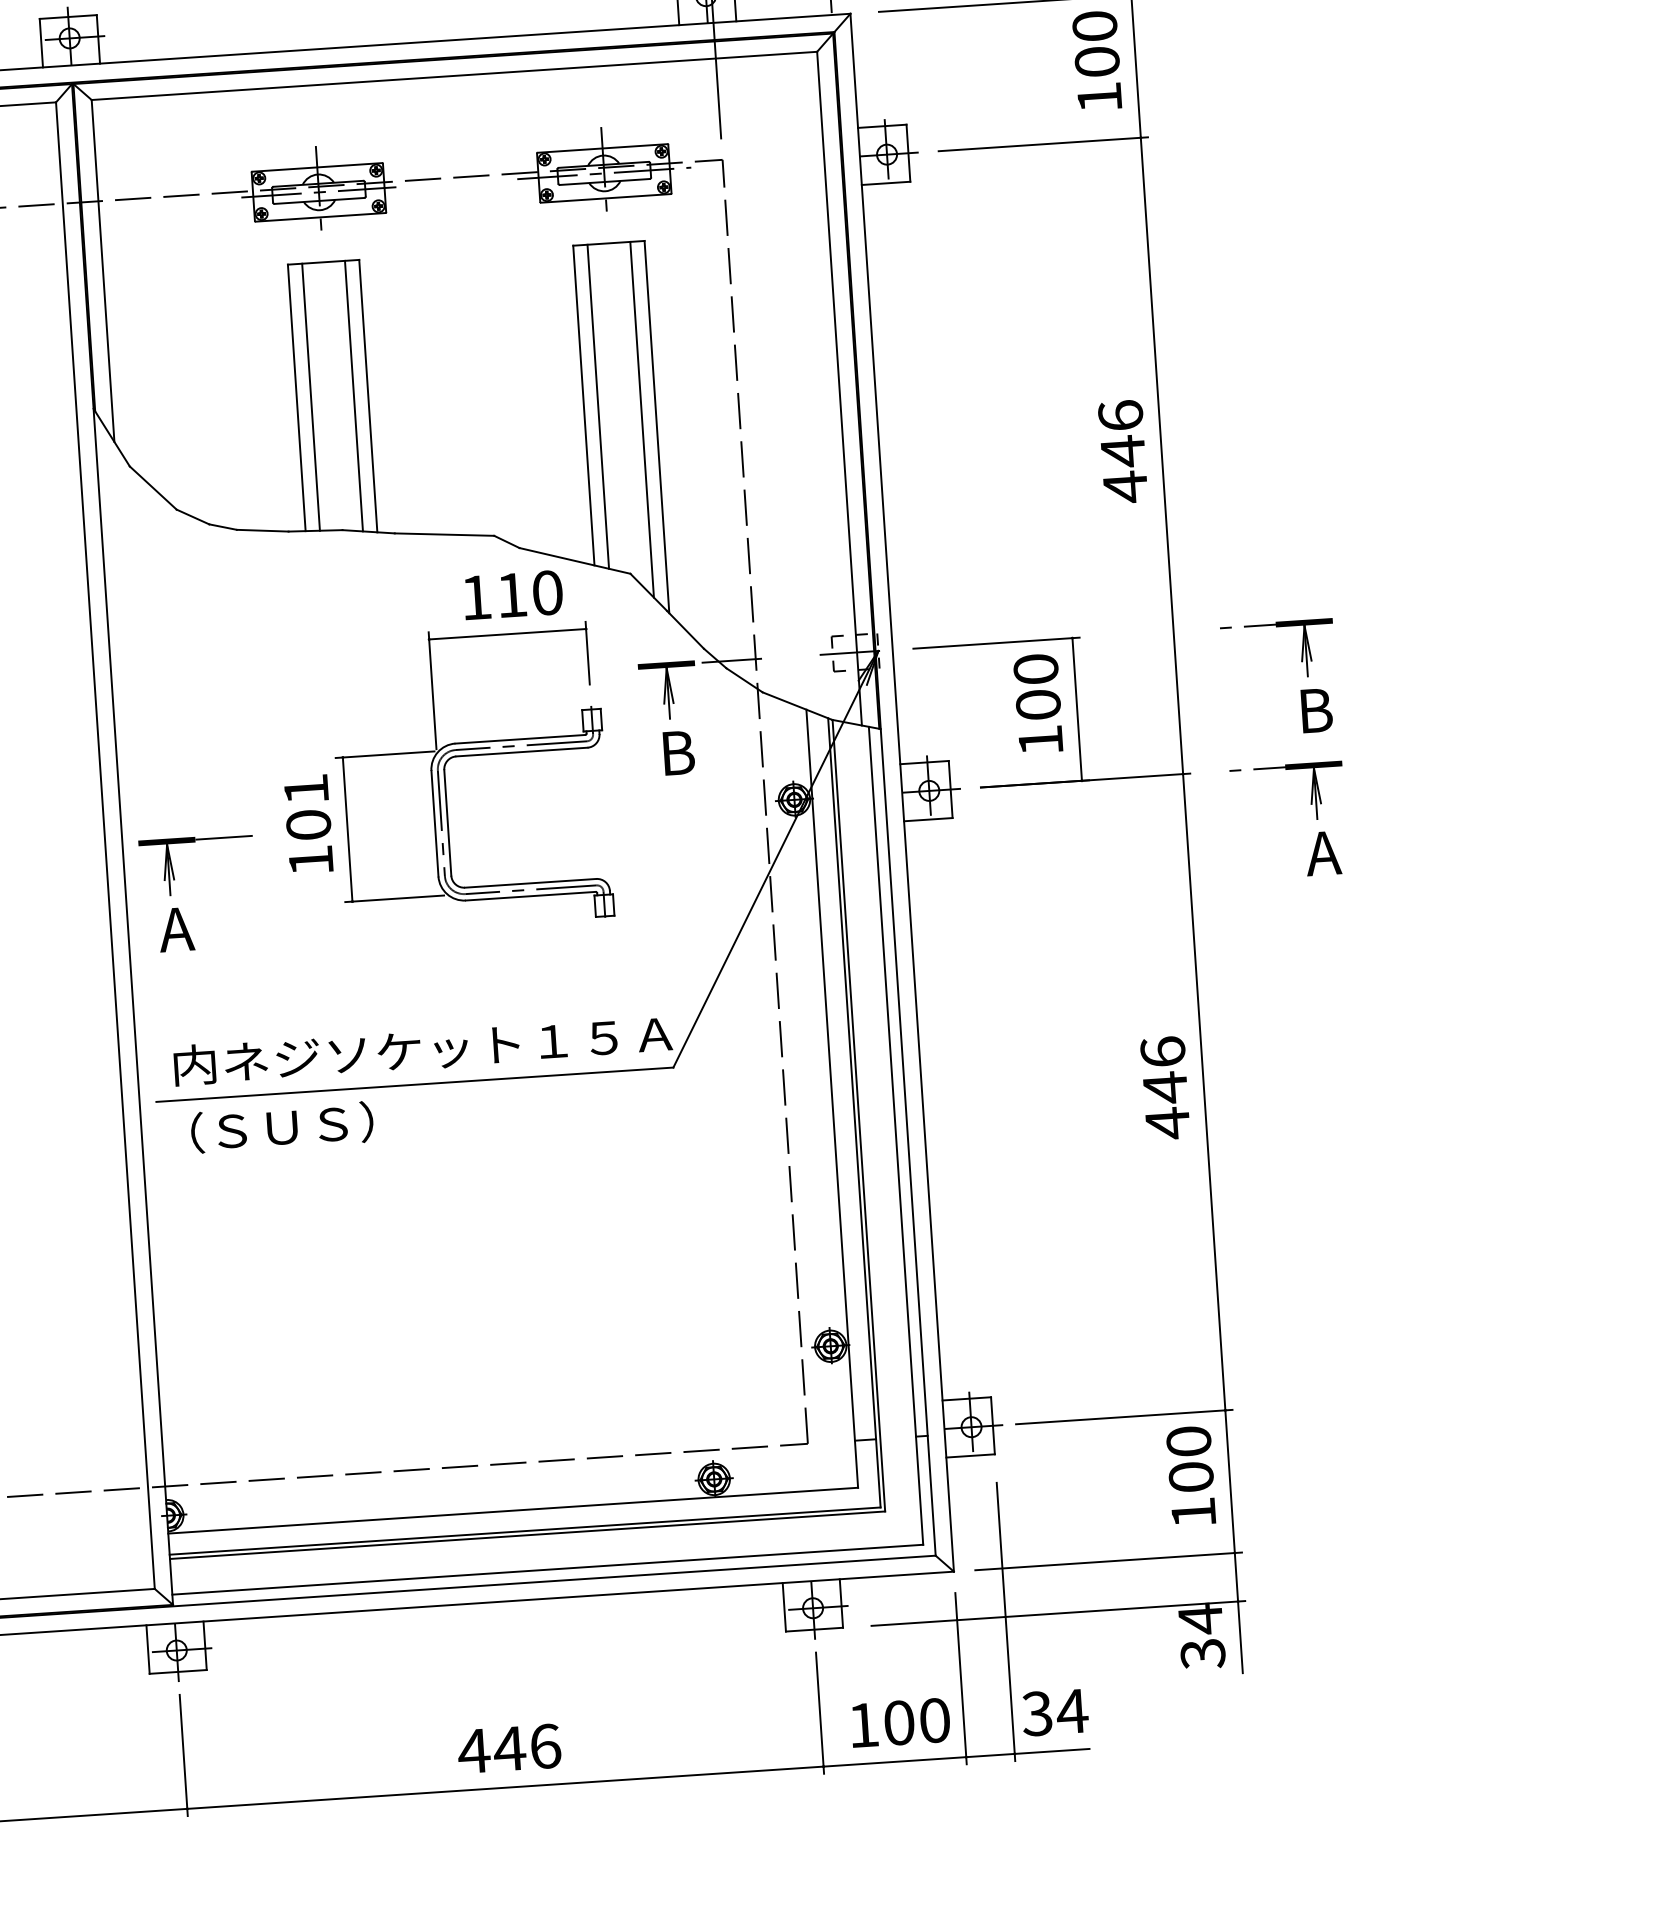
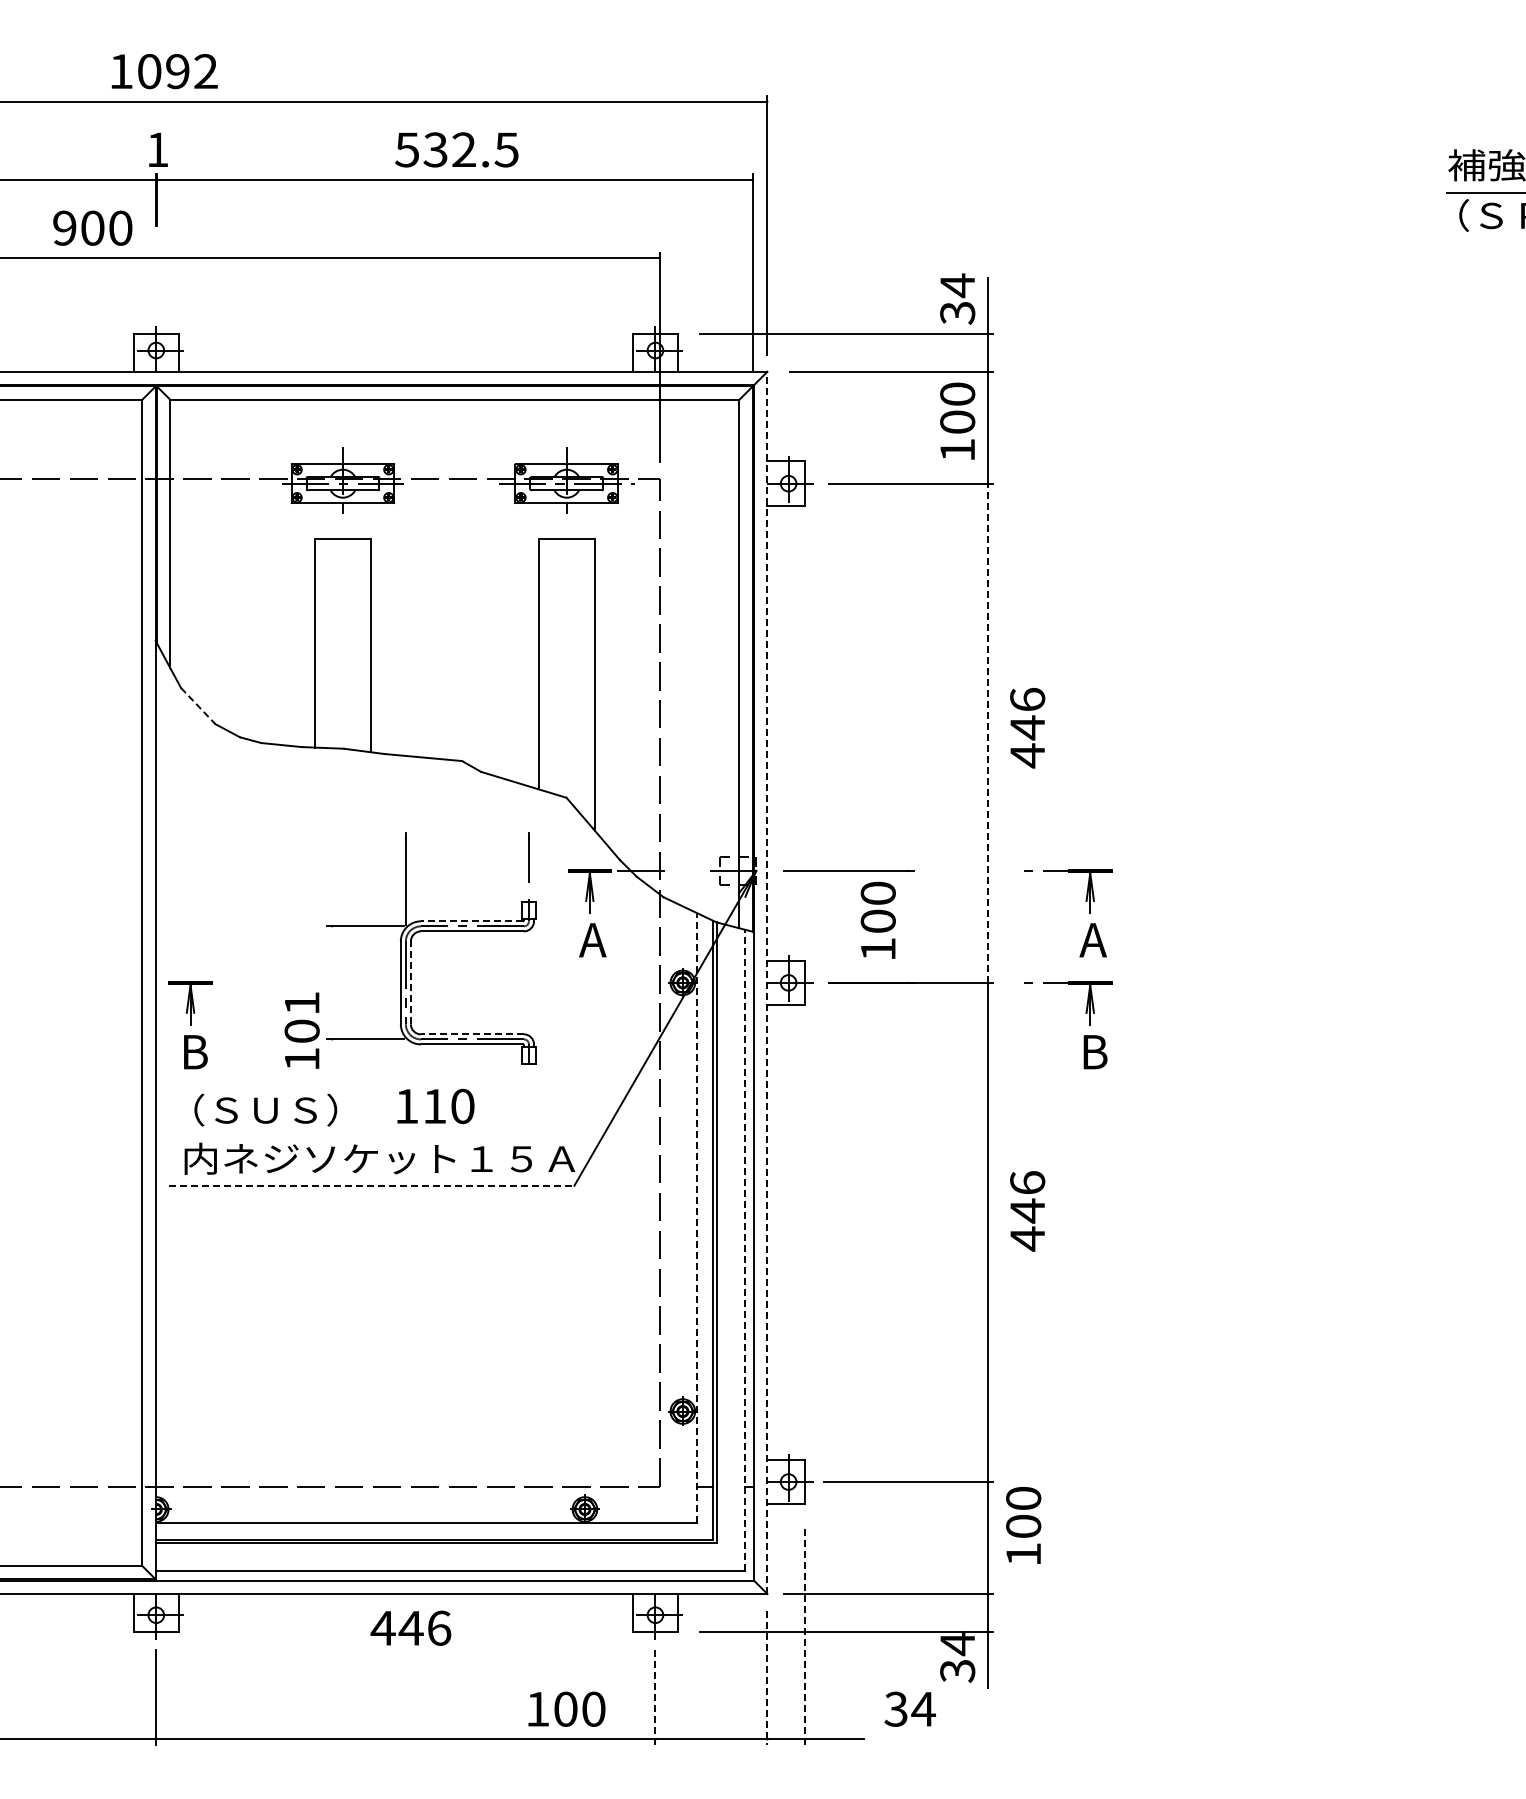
line: (353, 395) -> (359, 644), removed
line: (311, 397) -> (326, 643), removed
line: (598, 406) -> (550, 665), removed
line: (641, 419) -> (583, 677), removed
text: (1122, 452) -> (1027, 728), moved
line: (1161, 456) -> (987, 733), solid -> dashed
line: (153, 488) -> (198, 706), solid -> dashed
text: (512, 594) -> (435, 1105), moved
line: (506, 634) -> (466, 838), removed
line: (1077, 708) -> (908, 926), removed
text: (1314, 711) -> (1093, 940), B -> A
line: (519, 739) -> (471, 921), solid -> dashed
text: (676, 753) -> (593, 940), B -> A
line: (902, 792) -> (767, 982), solid -> dashed
line: (447, 822) -> (410, 982), solid -> dashed
text: (307, 824) -> (301, 1030), moved
line: (347, 829) -> (332, 982), removed
line: (222, 837) -> (234, 982), removed
text: (1323, 853) -> (1093, 1052), A -> B
line: (529, 883) -> (471, 1034), solid -> dashed
text: (176, 930) -> (193, 1052), A -> B
line: (414, 1084) -> (371, 1185), solid -> dashed
text: (1165, 1088) -> (1027, 1211), moved
line: (831, 1097) -> (696, 1217), solid -> dashed
text: (281, 1126) -> (265, 1109), moved
line: (895, 1135) -> (744, 1250), solid -> dashed
text: (1190, 1475) -> (1023, 1525), moved
line: (1006, 1621) -> (805, 1635), solid -> dashed
line: (961, 1679) -> (767, 1678), solid -> dashed
text: (1054, 1711) -> (909, 1708), moved
line: (820, 1713) -> (655, 1697), solid -> dashed
text: (900, 1721) -> (566, 1708), moved
text: (508, 1747) -> (410, 1627), moved

